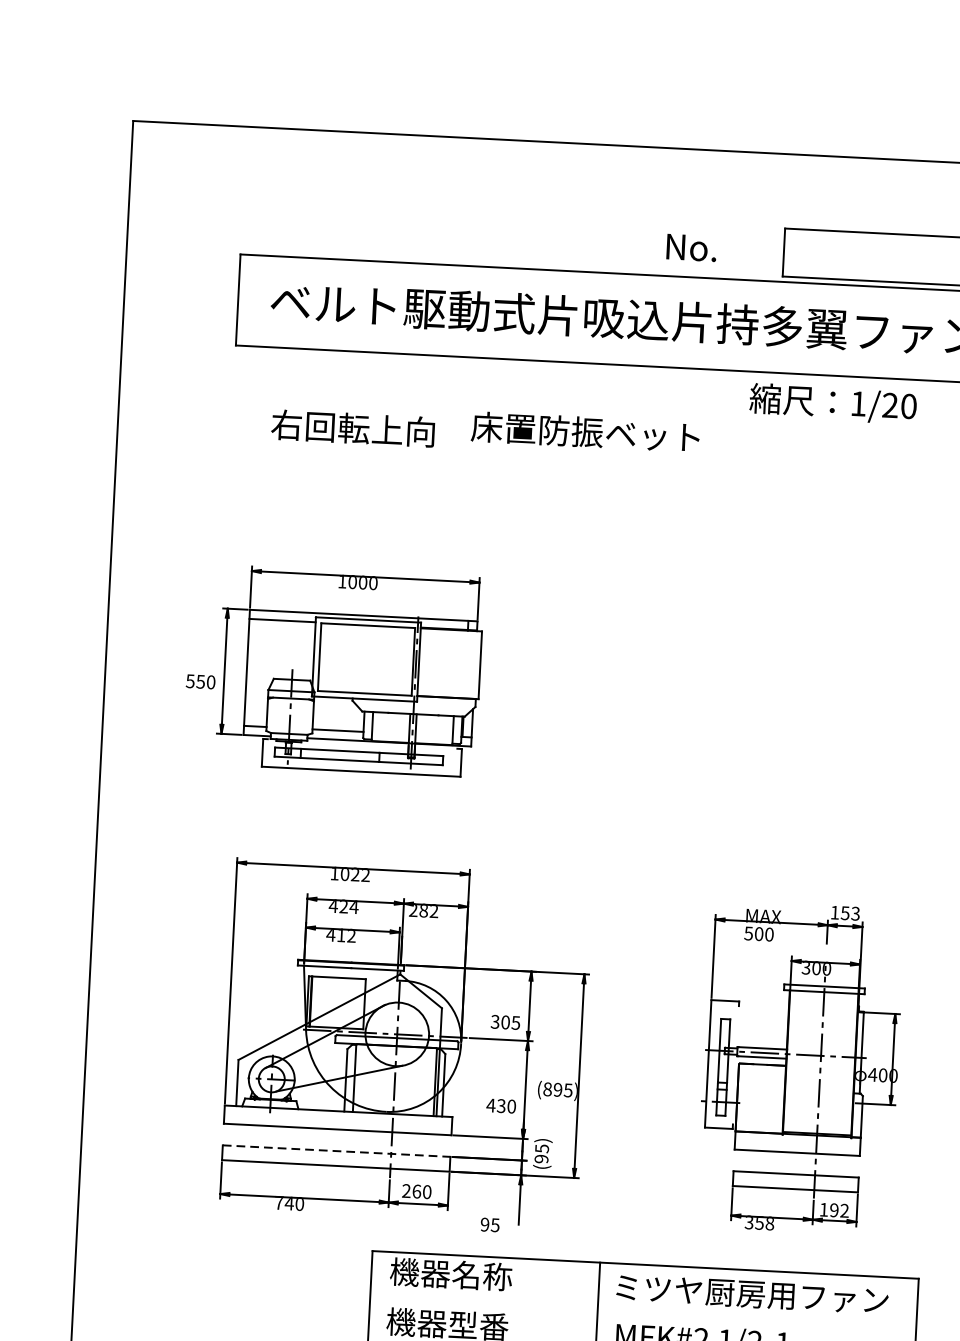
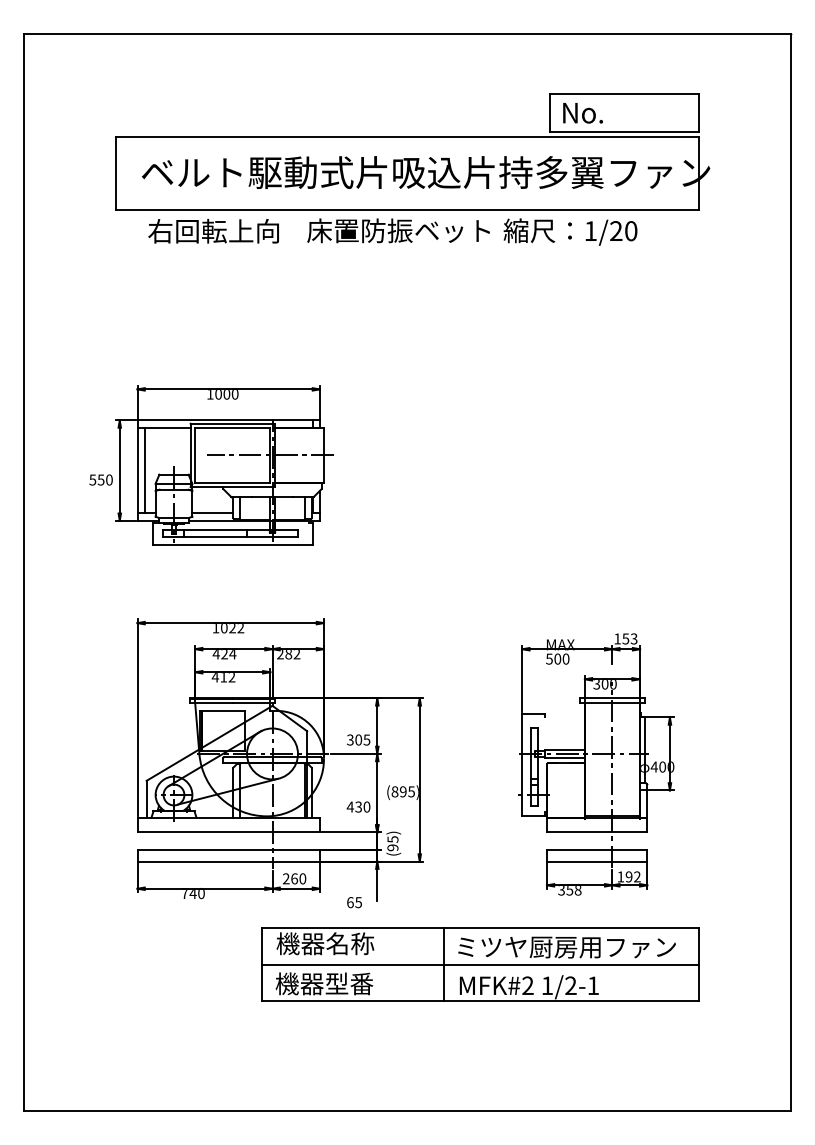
text: (690, 248) -> (582, 113), moved
text: (833, 403) -> (570, 231), moved
text: (352, 428) -> (213, 231), moved
text: (585, 431) -> (398, 230), moved
line: (413, 661) -> (270, 455), added
line: (255, 672) -> (144, 470), added
line: (337, 1150) -> (229, 849), dashed -> solid
text: (485, 1224) -> (350, 902), 95 -> 65
line: (643, 1310) -> (480, 964), added

